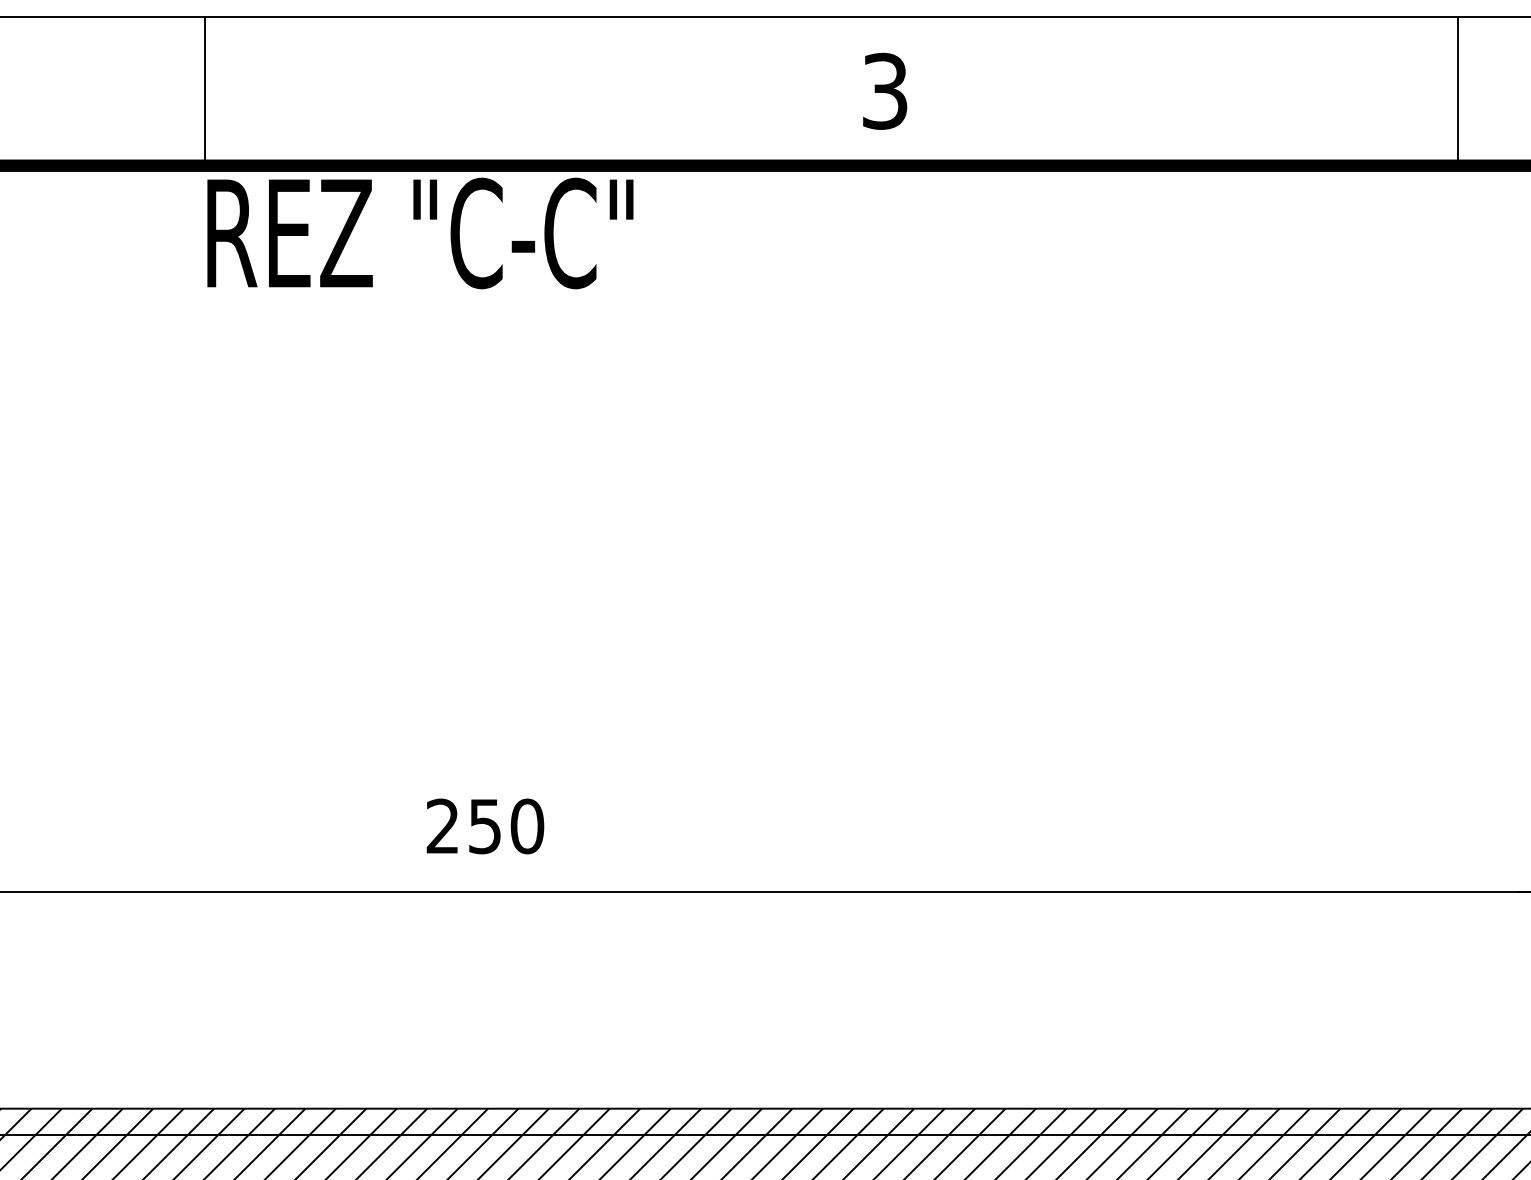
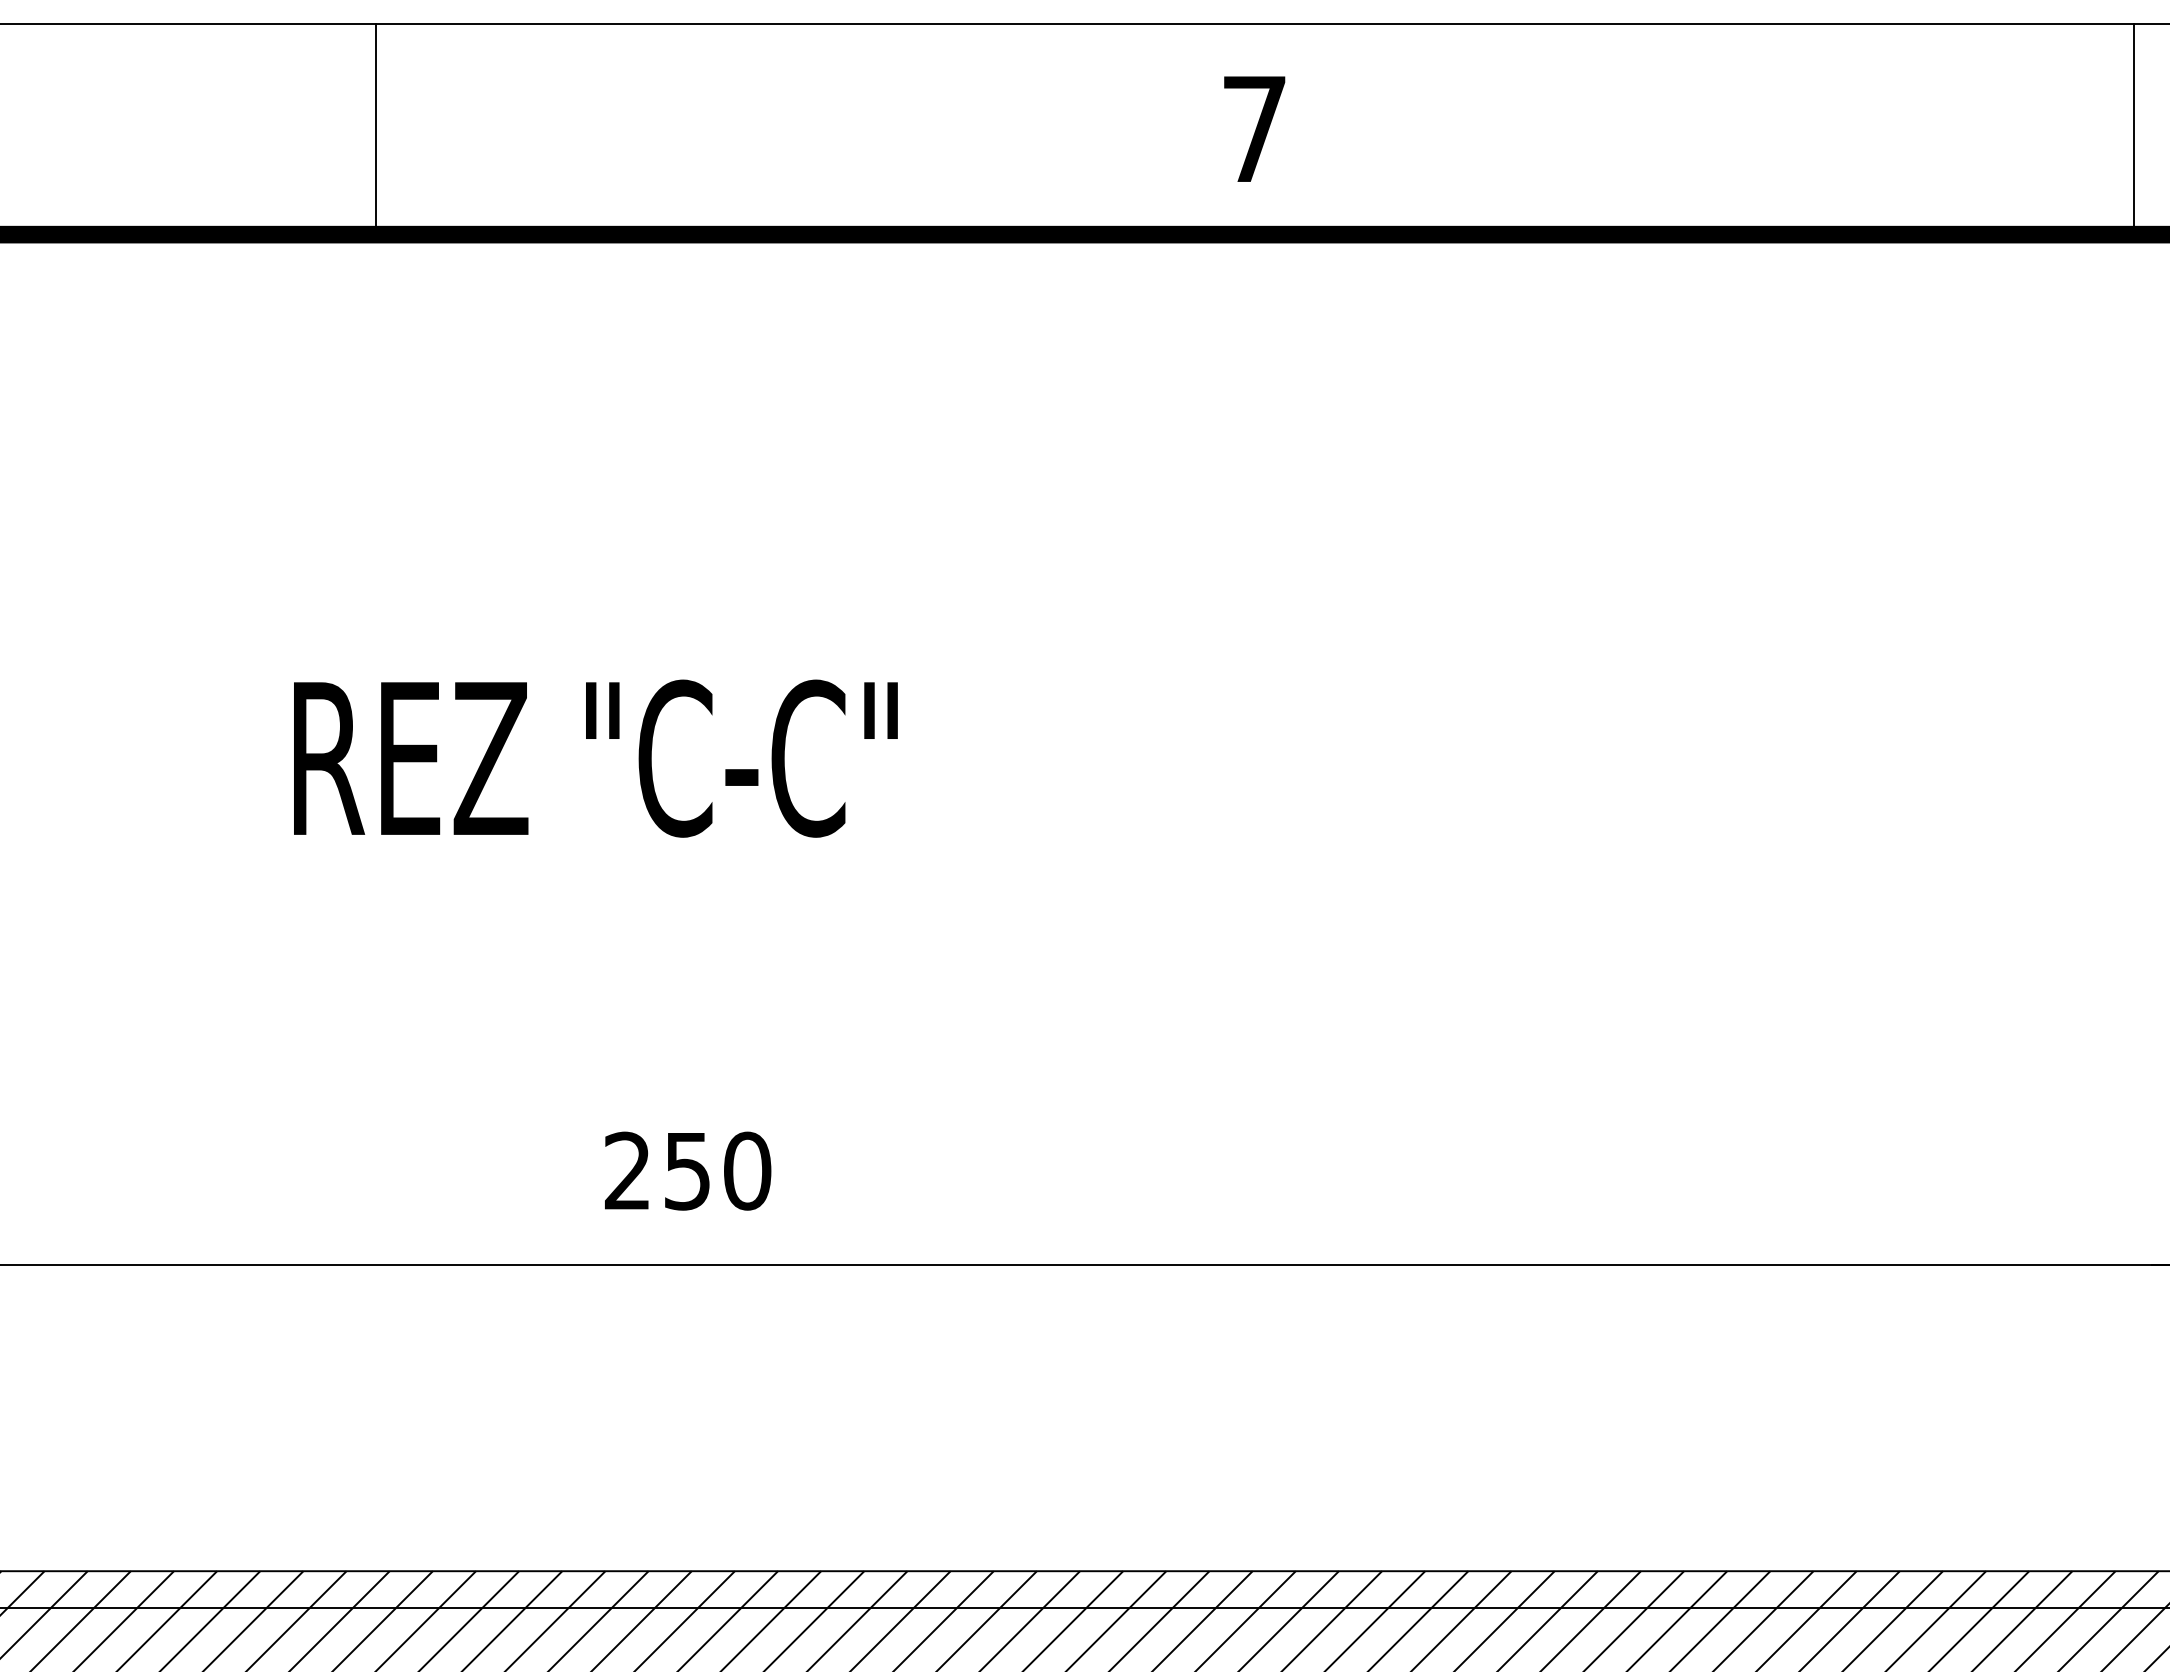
line: (204, 90) -> (376, 128), moved
text: (885, 90) -> (1254, 128), 3 -> 7
line: (1457, 90) -> (2133, 128), moved
text: (420, 233) -> (595, 758), moved

